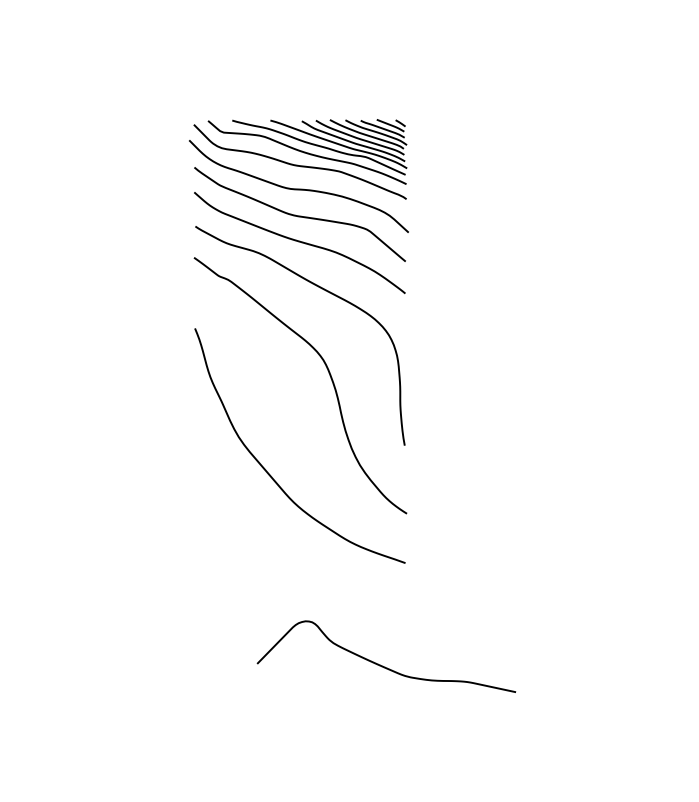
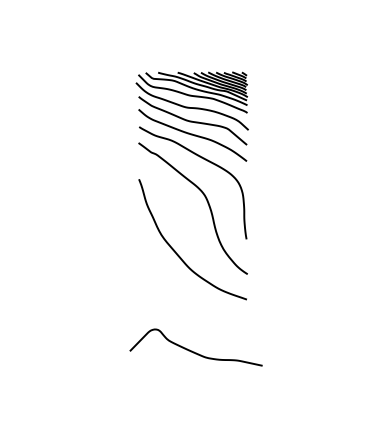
curve: (383, 664) -> (194, 351), moved

